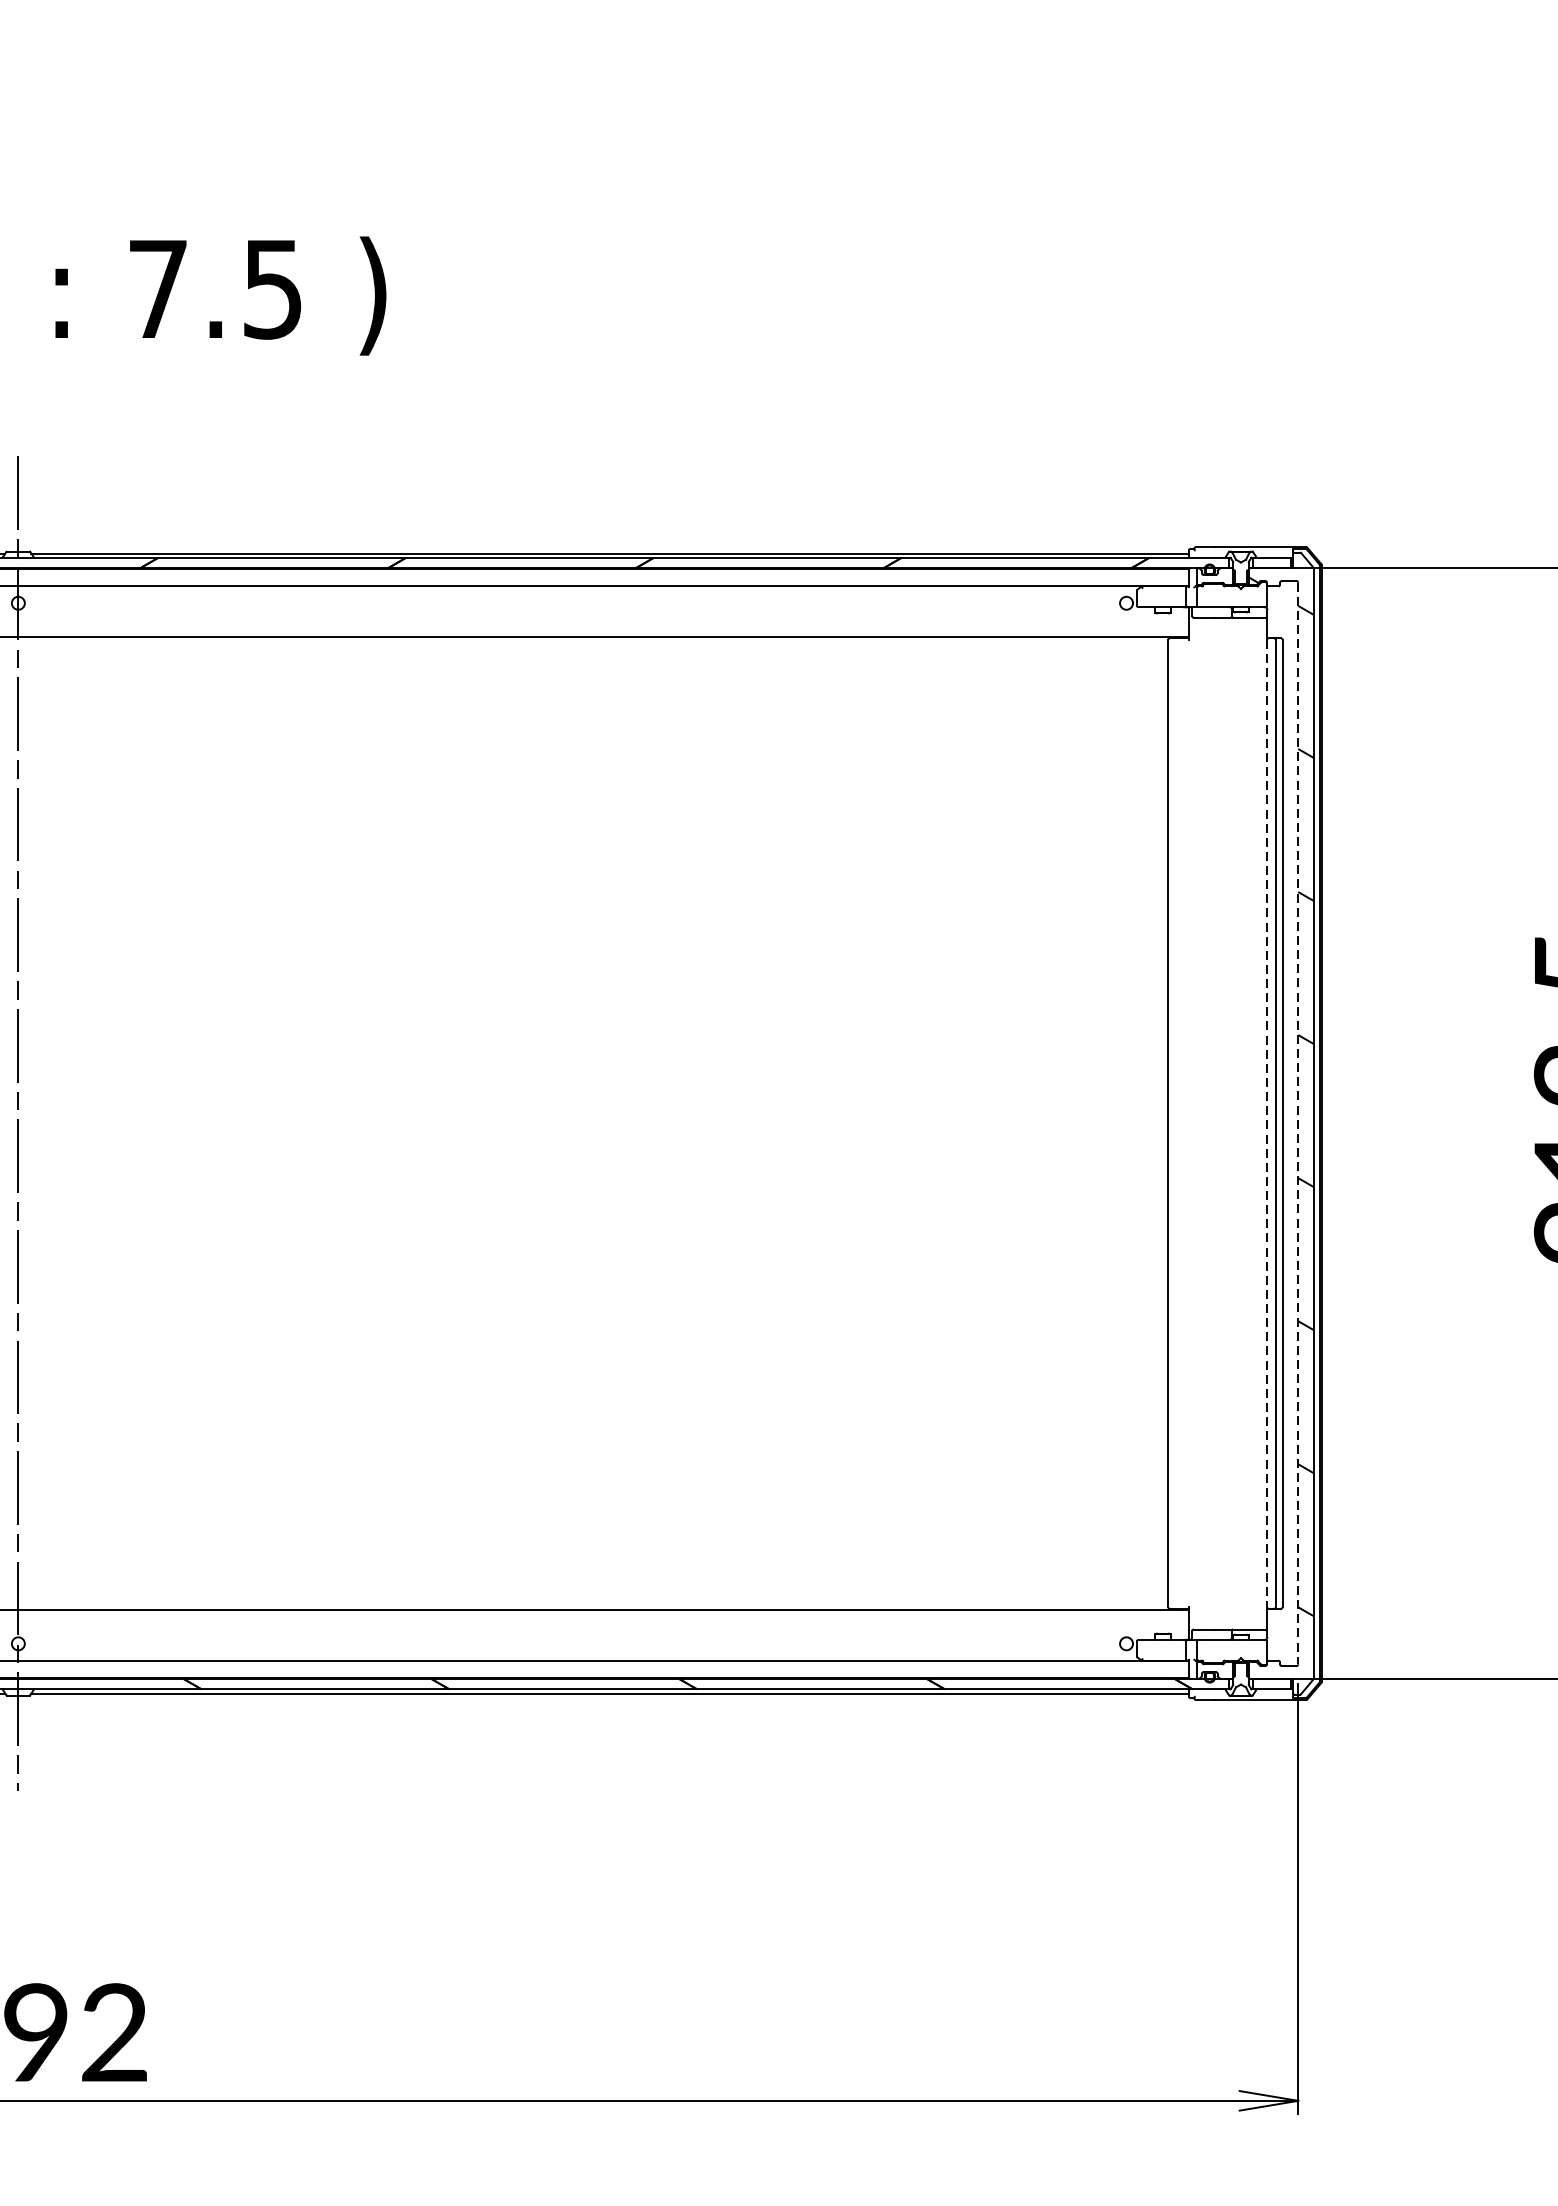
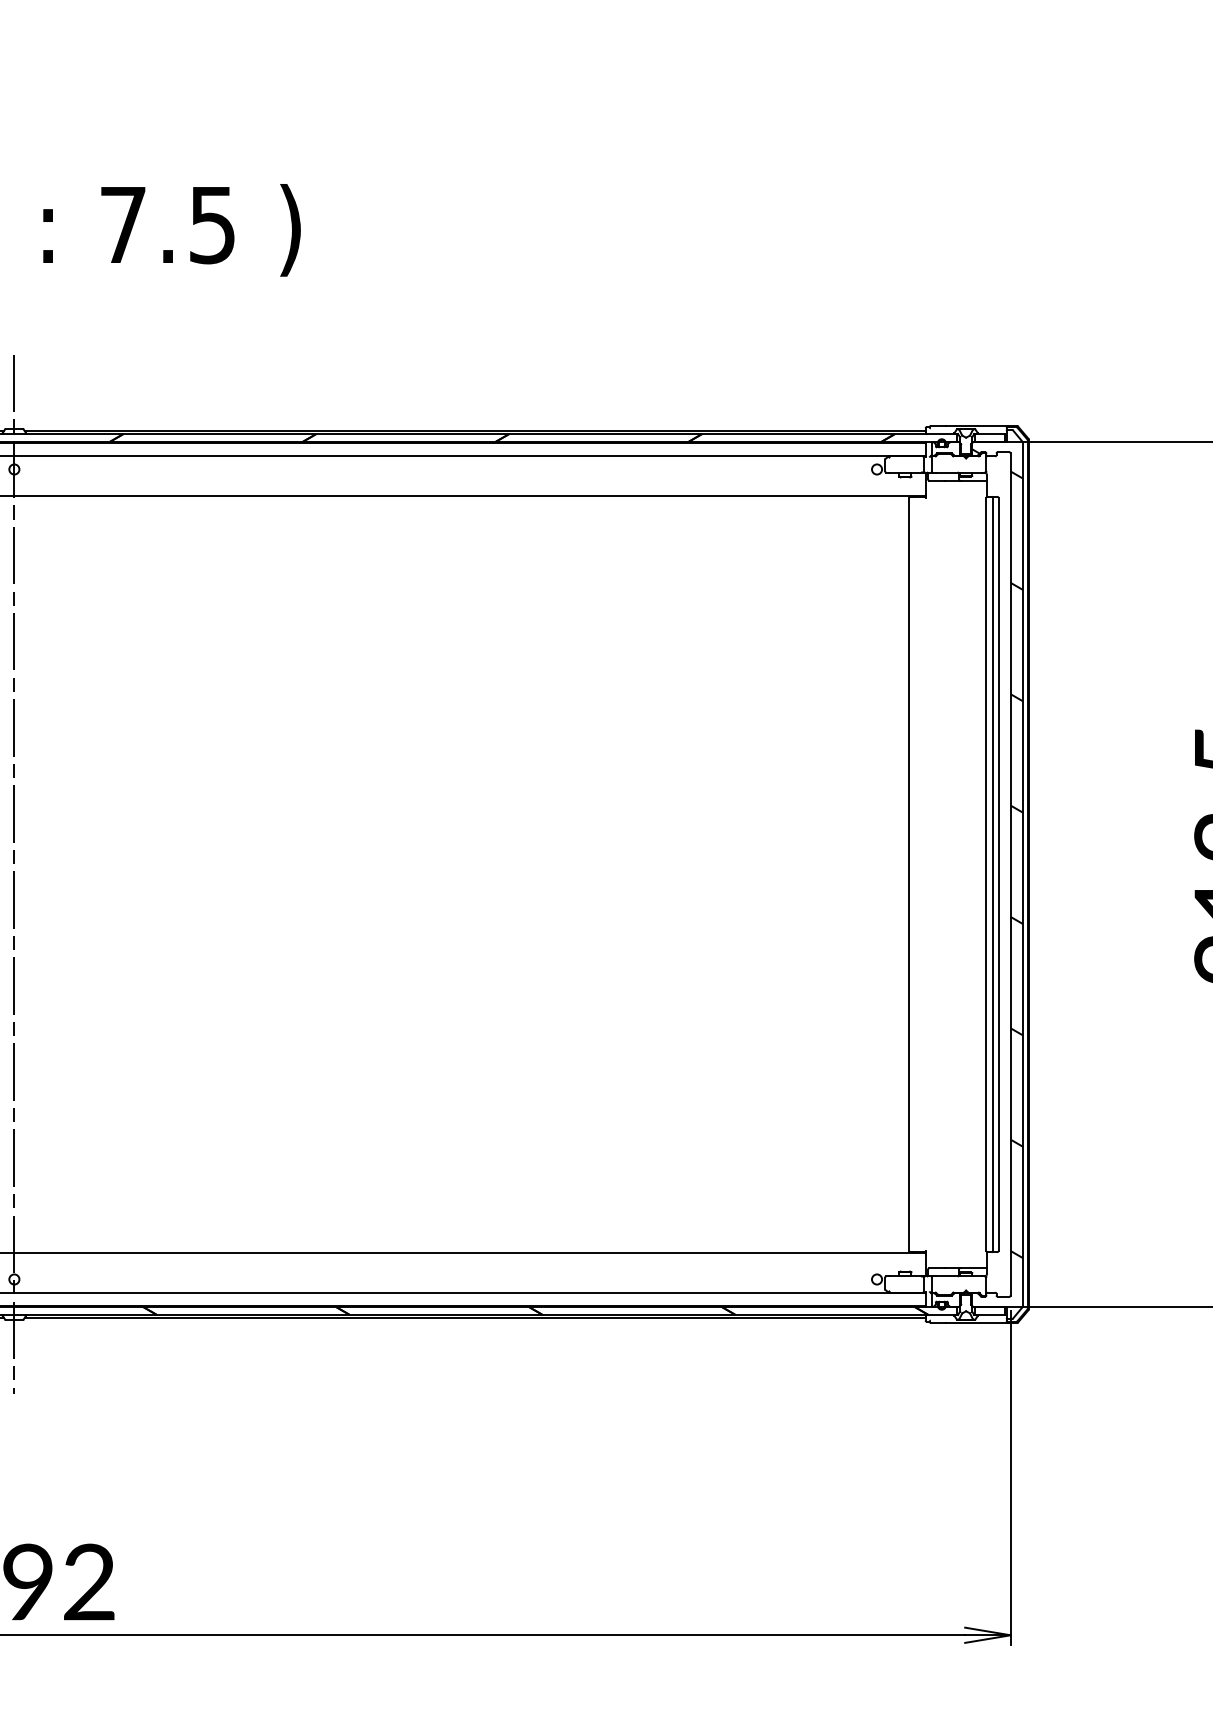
line: (1267, 1124) -> (986, 875), dashed -> solid
line: (1297, 1124) -> (1010, 875), dashed -> solid

